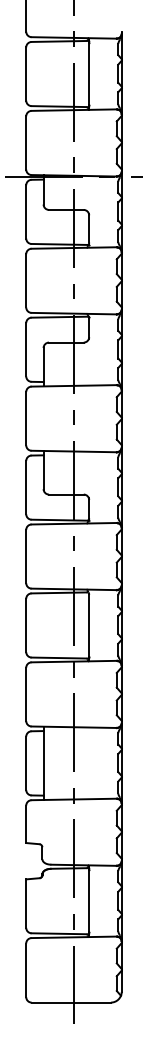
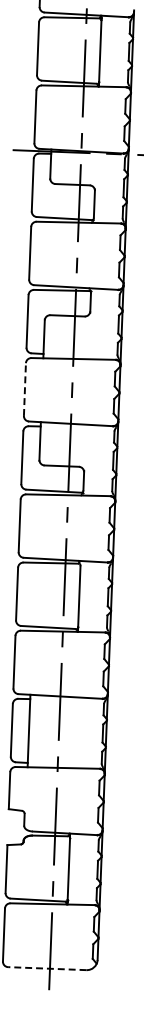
line: (26, 418) -> (25, 389), solid -> dashed
line: (71, 1002) -> (47, 968), solid -> dashed

